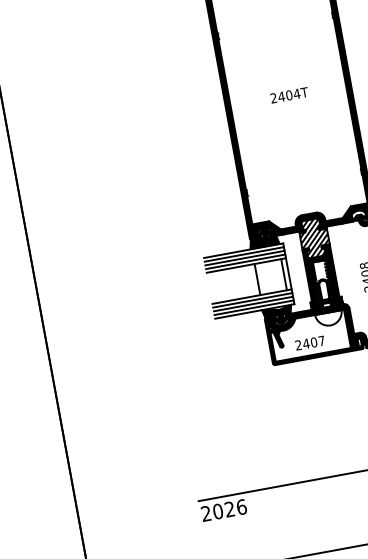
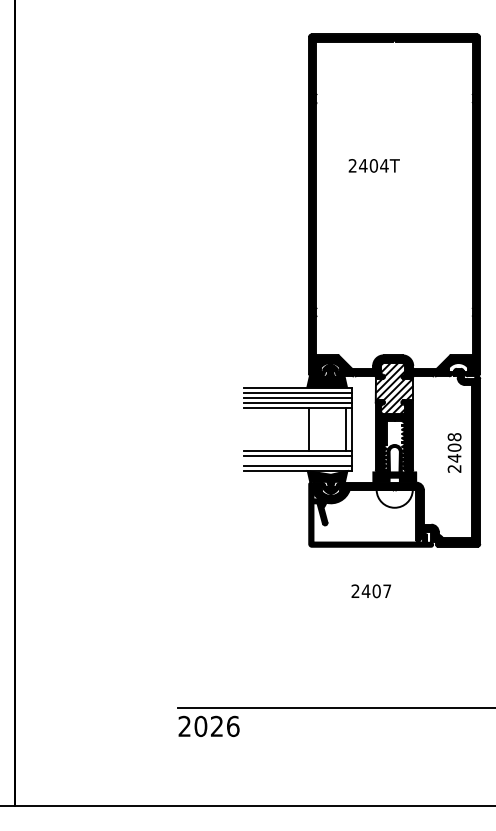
text: (288, 95) -> (373, 165), moved
line: (253, 303) -> (297, 460), removed
text: (309, 343) -> (370, 591), moved

